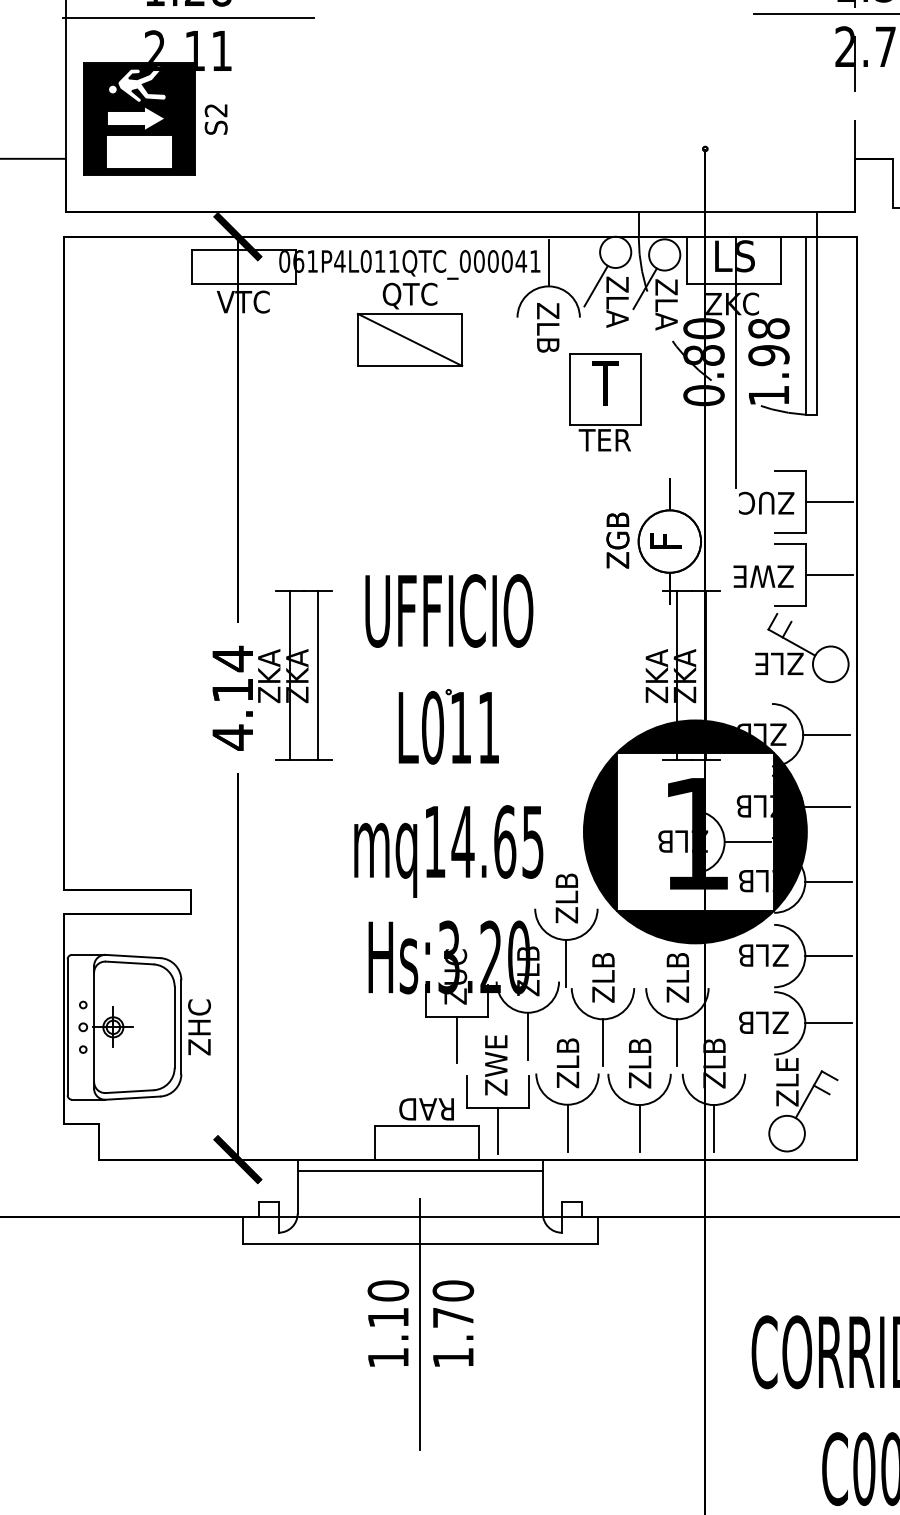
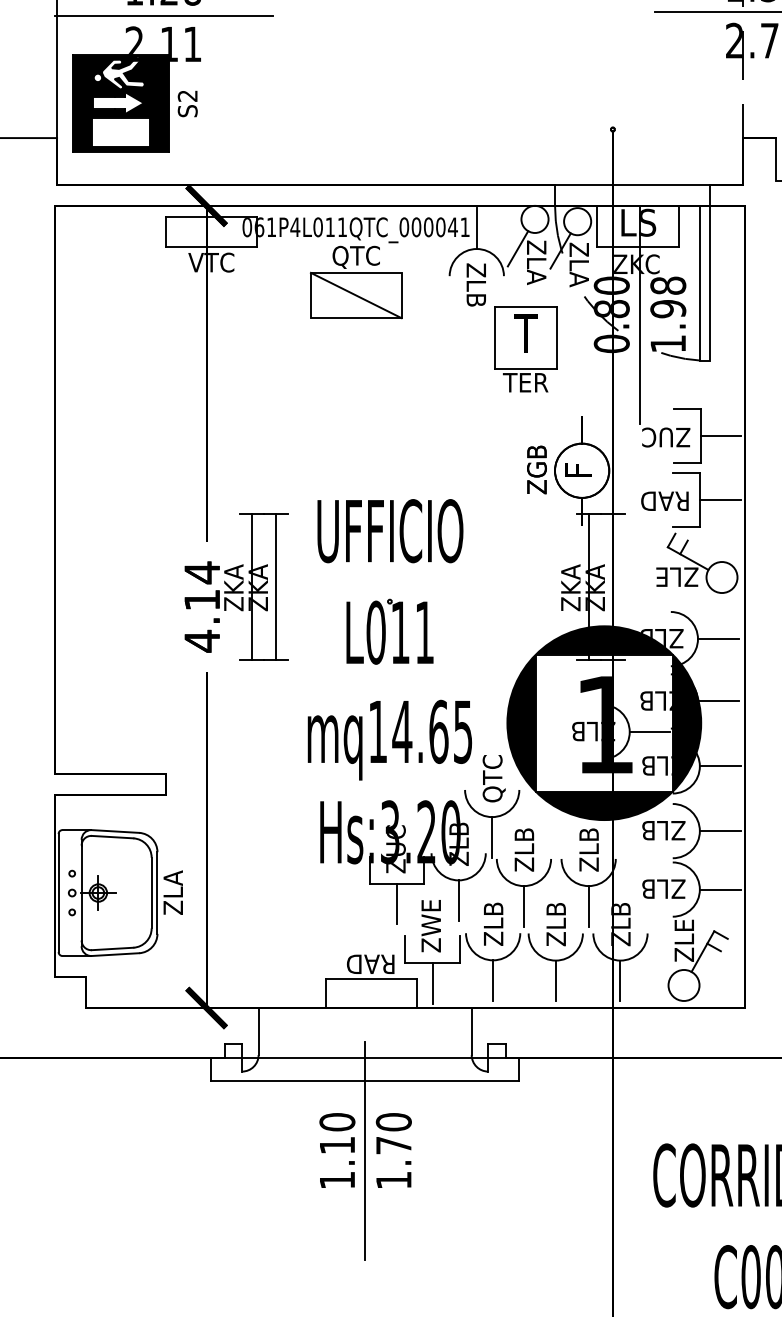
text: (763, 575) -> (663, 500), ZWE -> RAD
text: (567, 895) -> (493, 778), ZLB -> QTC
text: (199, 1026) -> (173, 892), ZHC -> ZLA
line: (419, 1170) -> (364, 1017), removed

